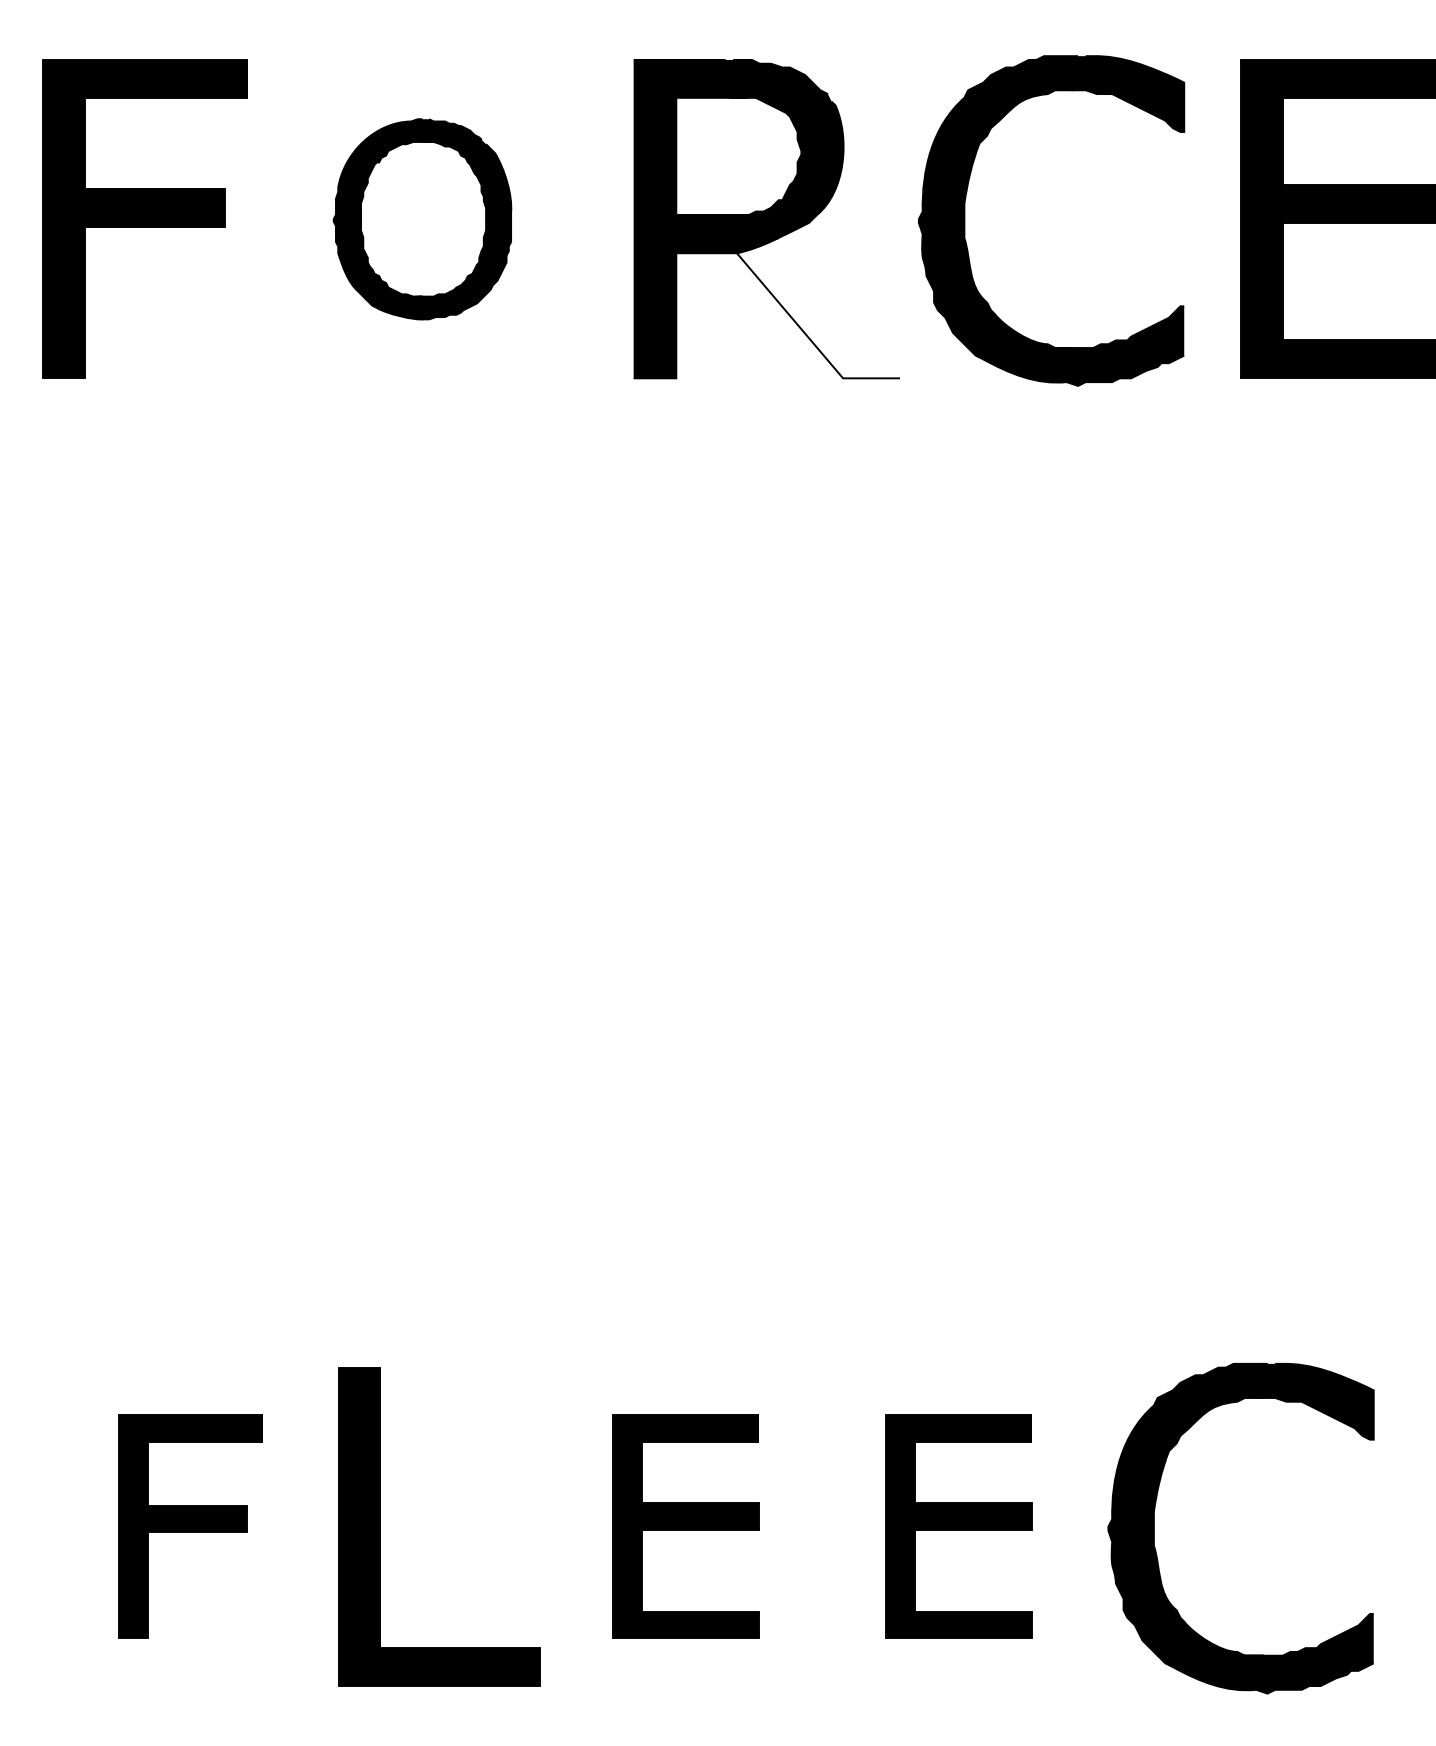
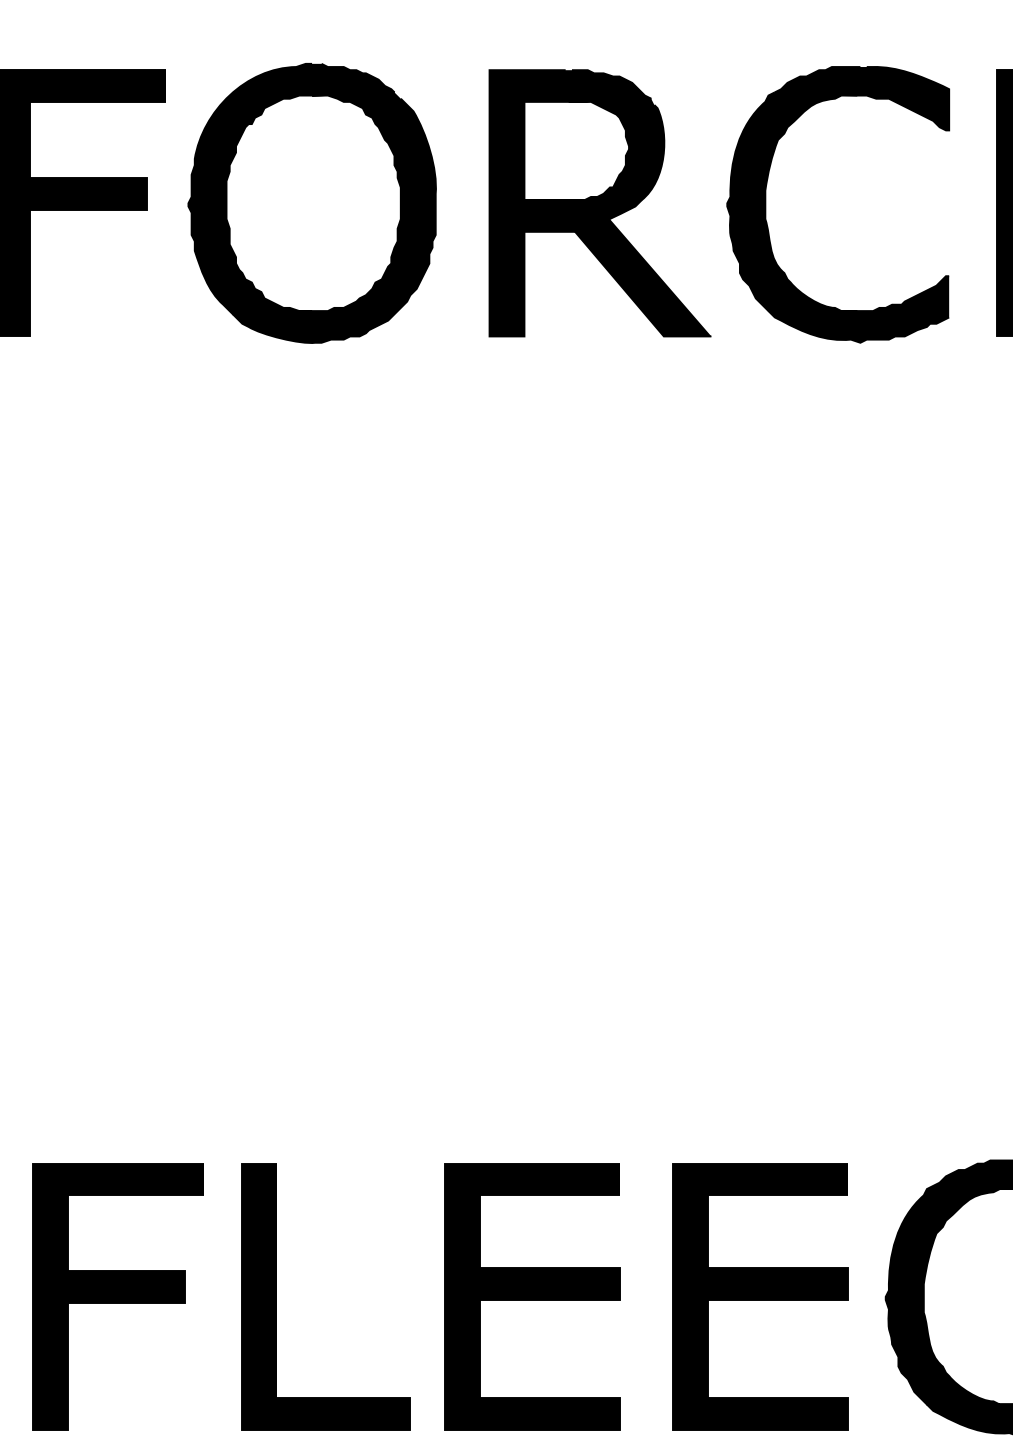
part: (422, 219) -> (312, 203), size x1.67
fill: (817, 308) -> (642, 278), added
part: (190, 1526) -> (118, 1296), size x1.43
part: (685, 1526) -> (532, 1296), size x1.43
part: (958, 1526) -> (760, 1296), size x1.43

